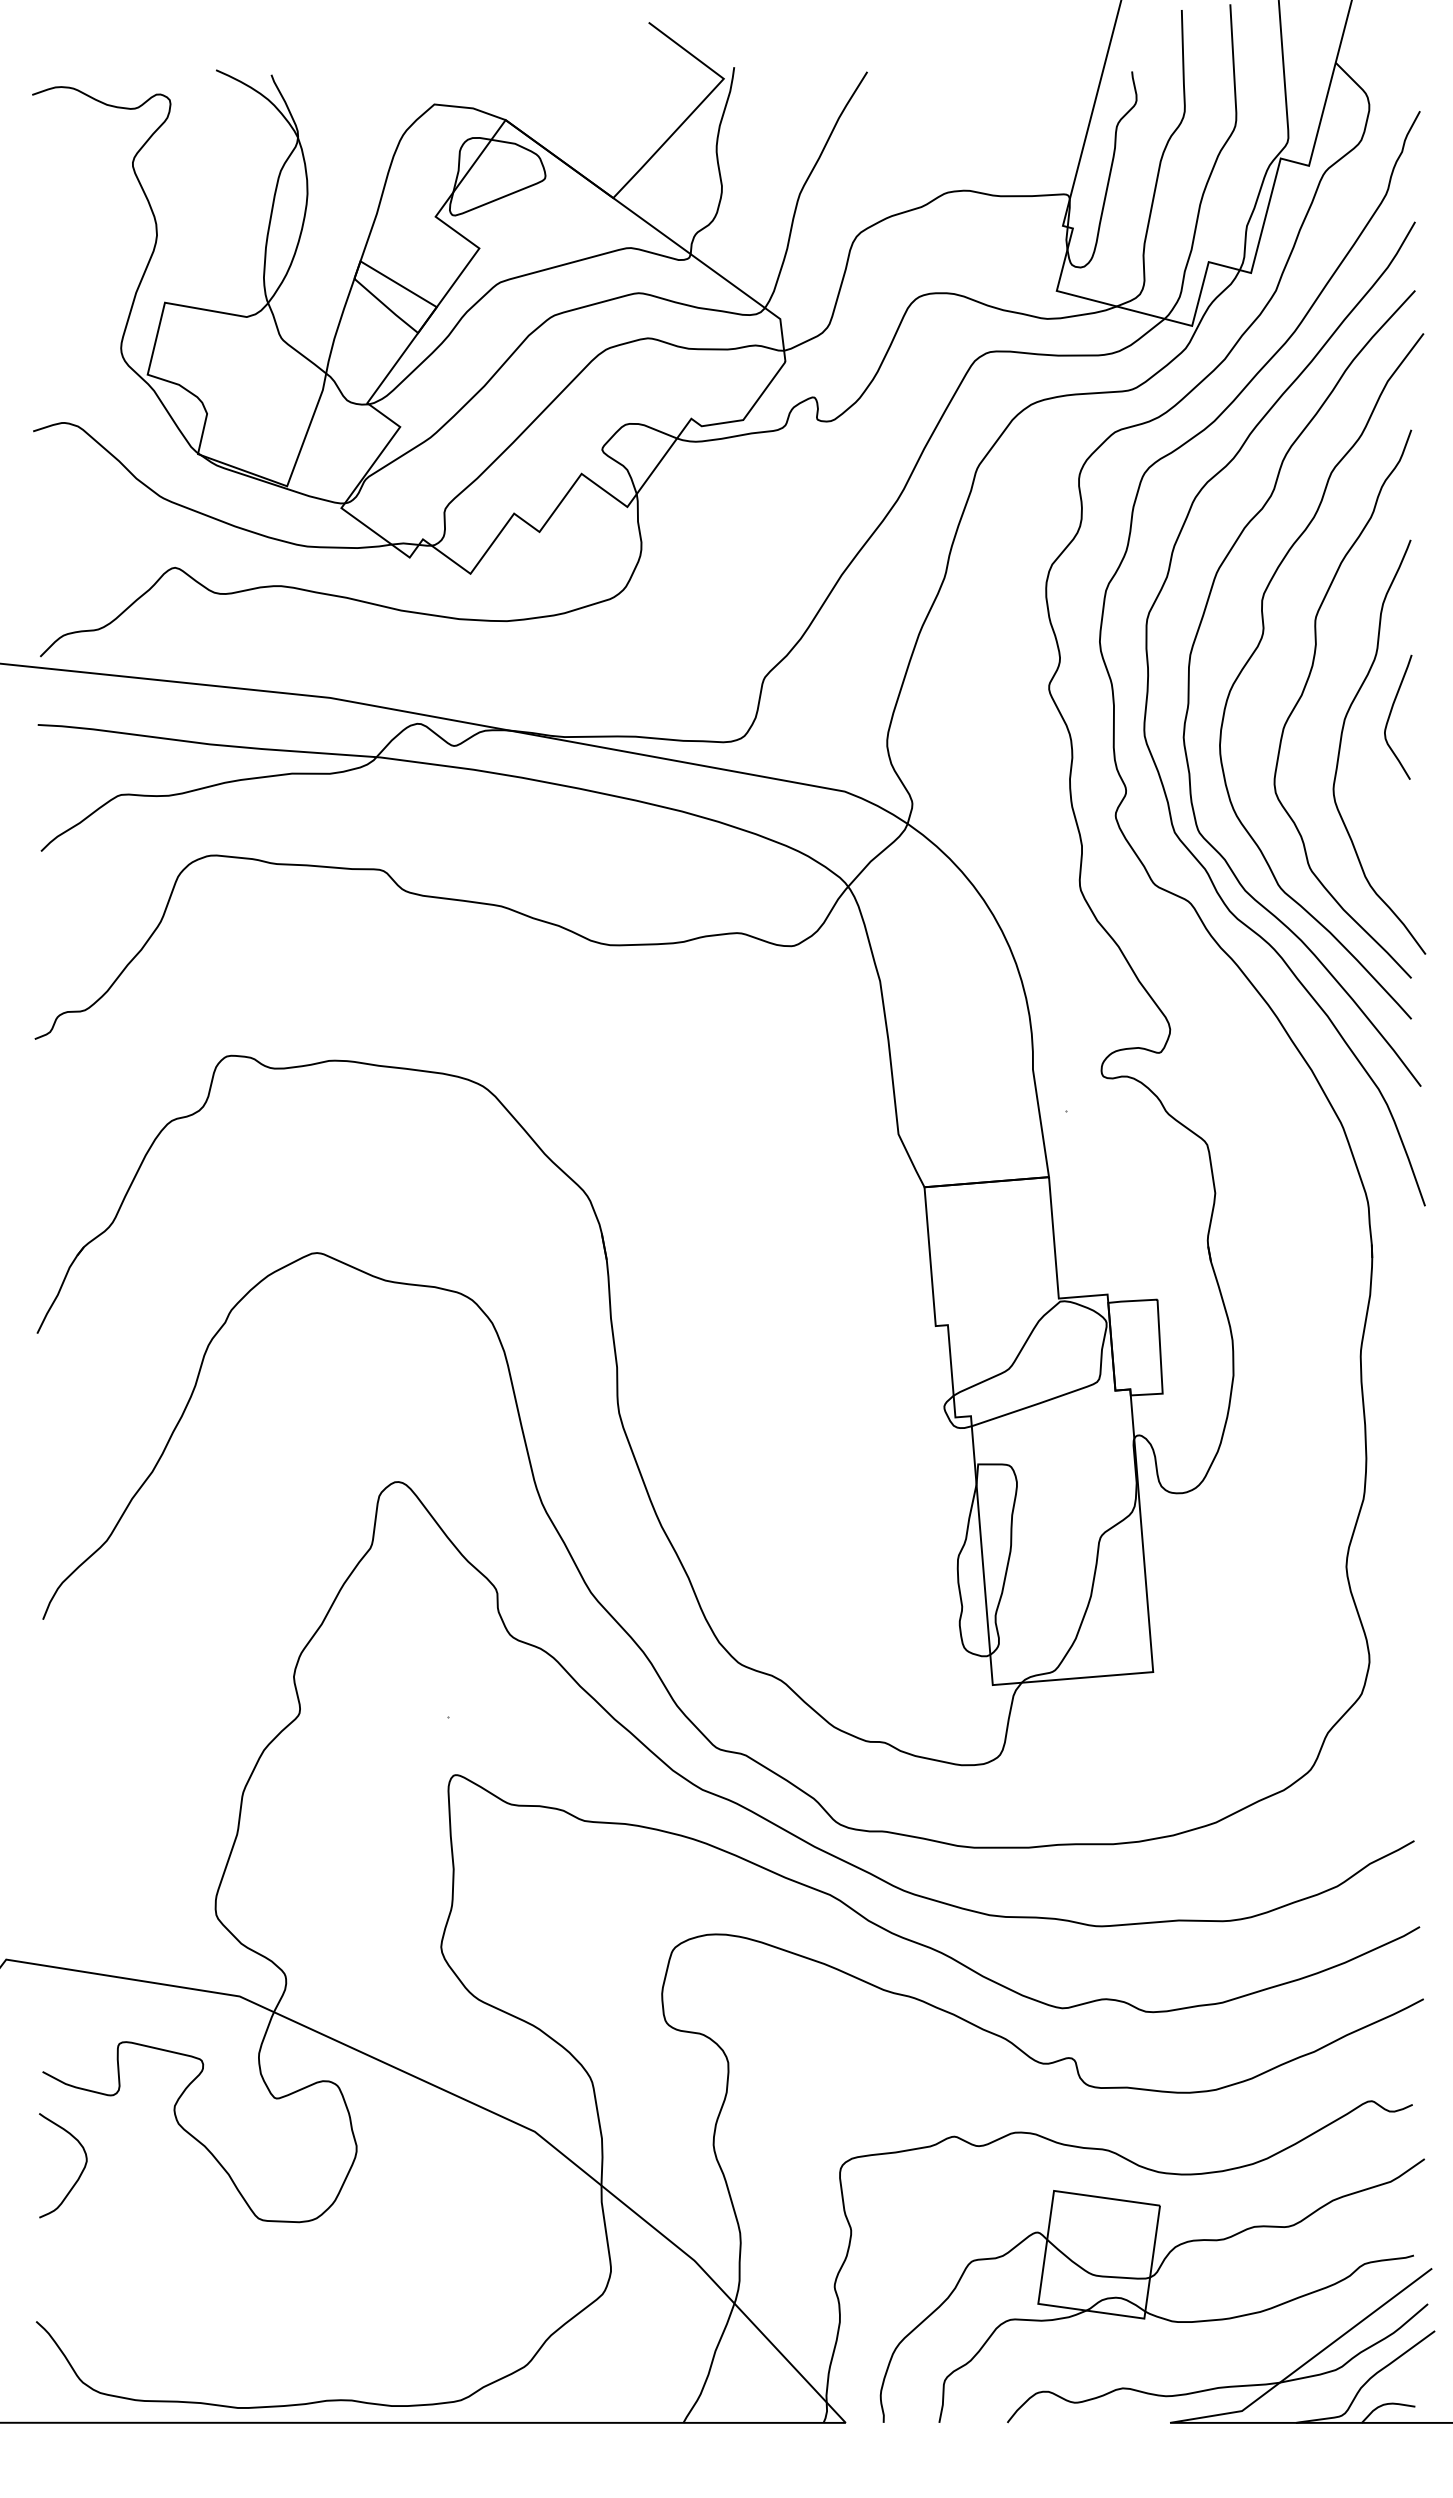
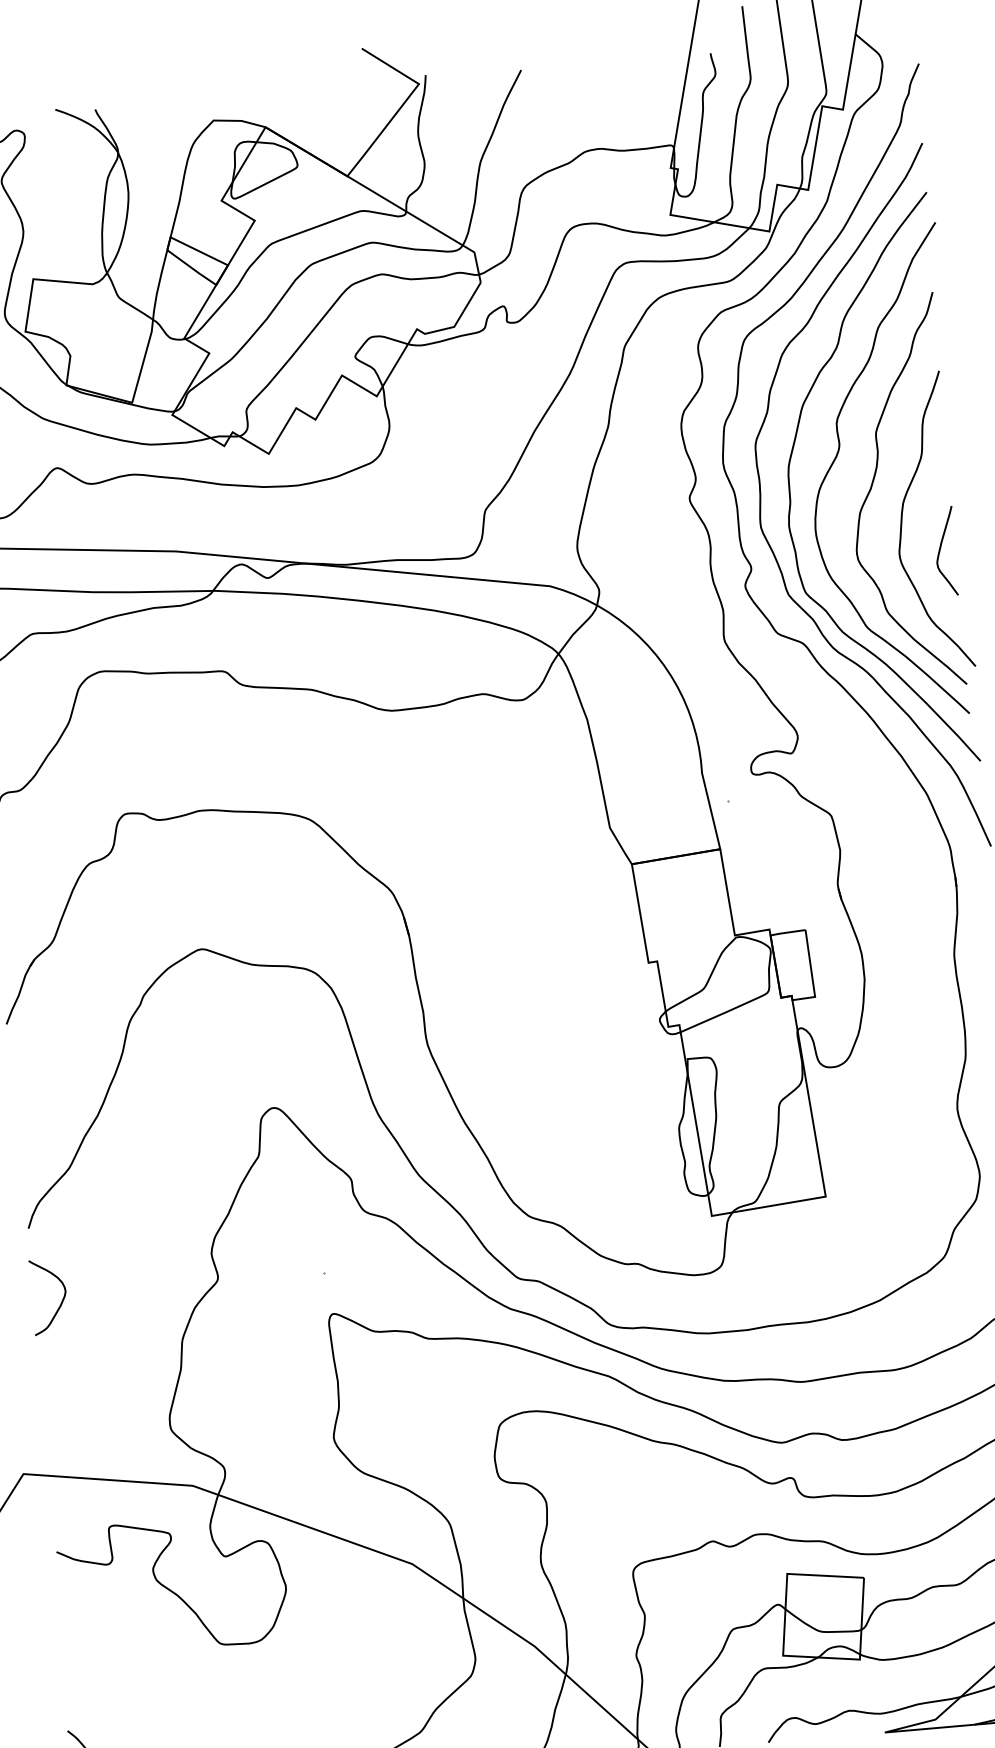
curve: (1391, 713) -> (940, 549), moved
curve: (78, 2176) -> (60, 1303), moved

